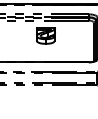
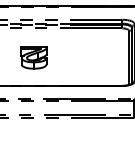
part: (45, 35) -> (33, 57), moved

